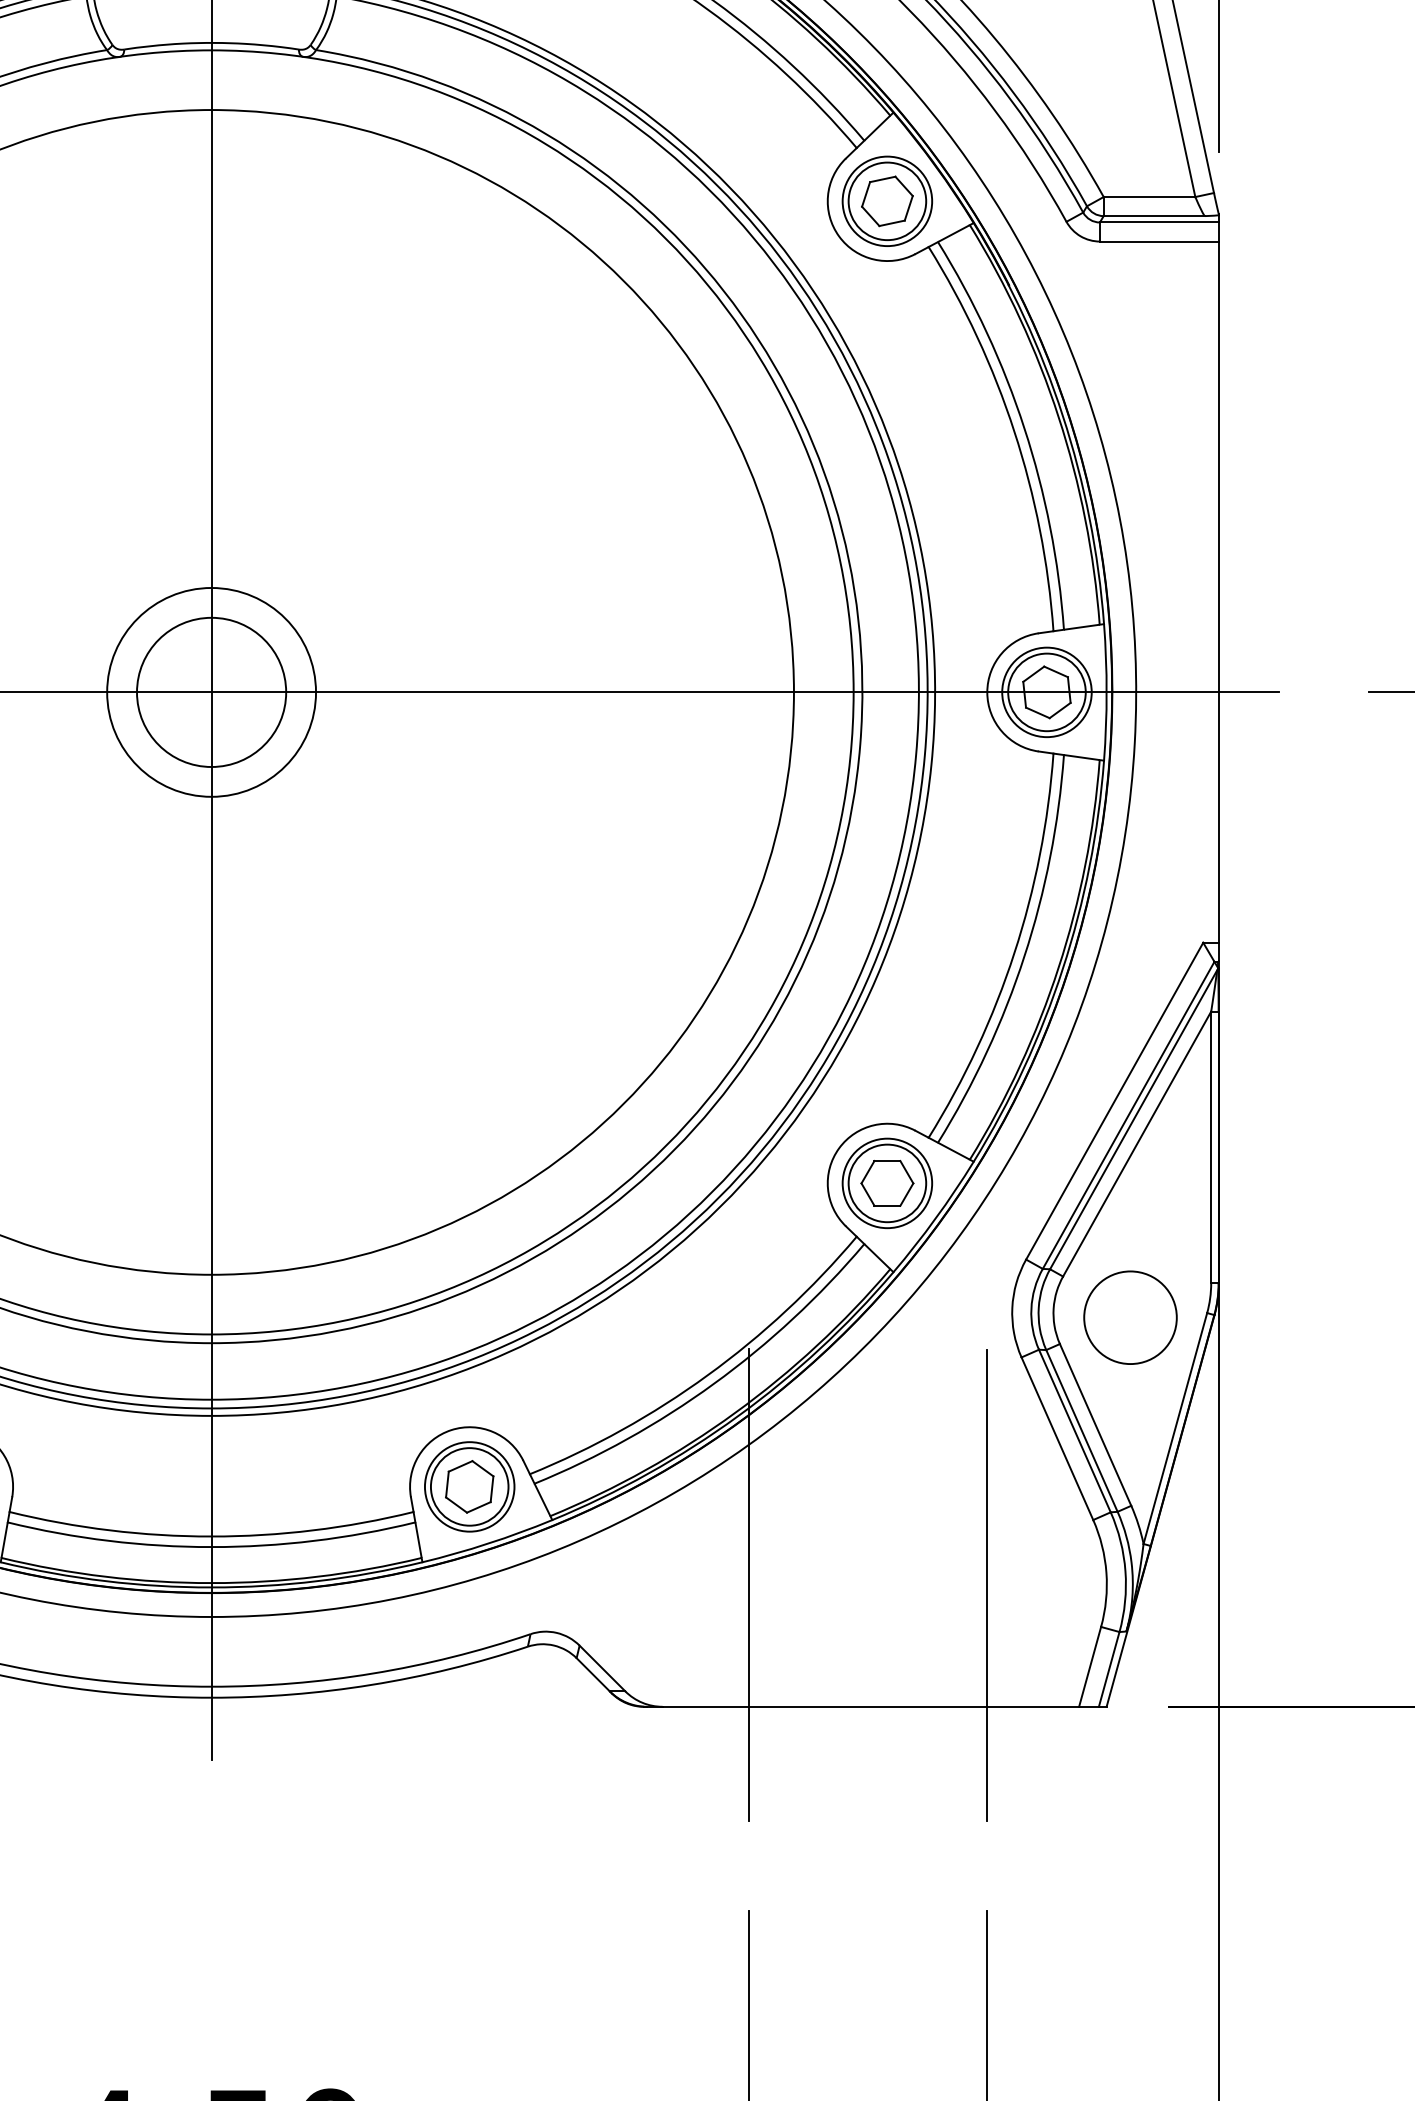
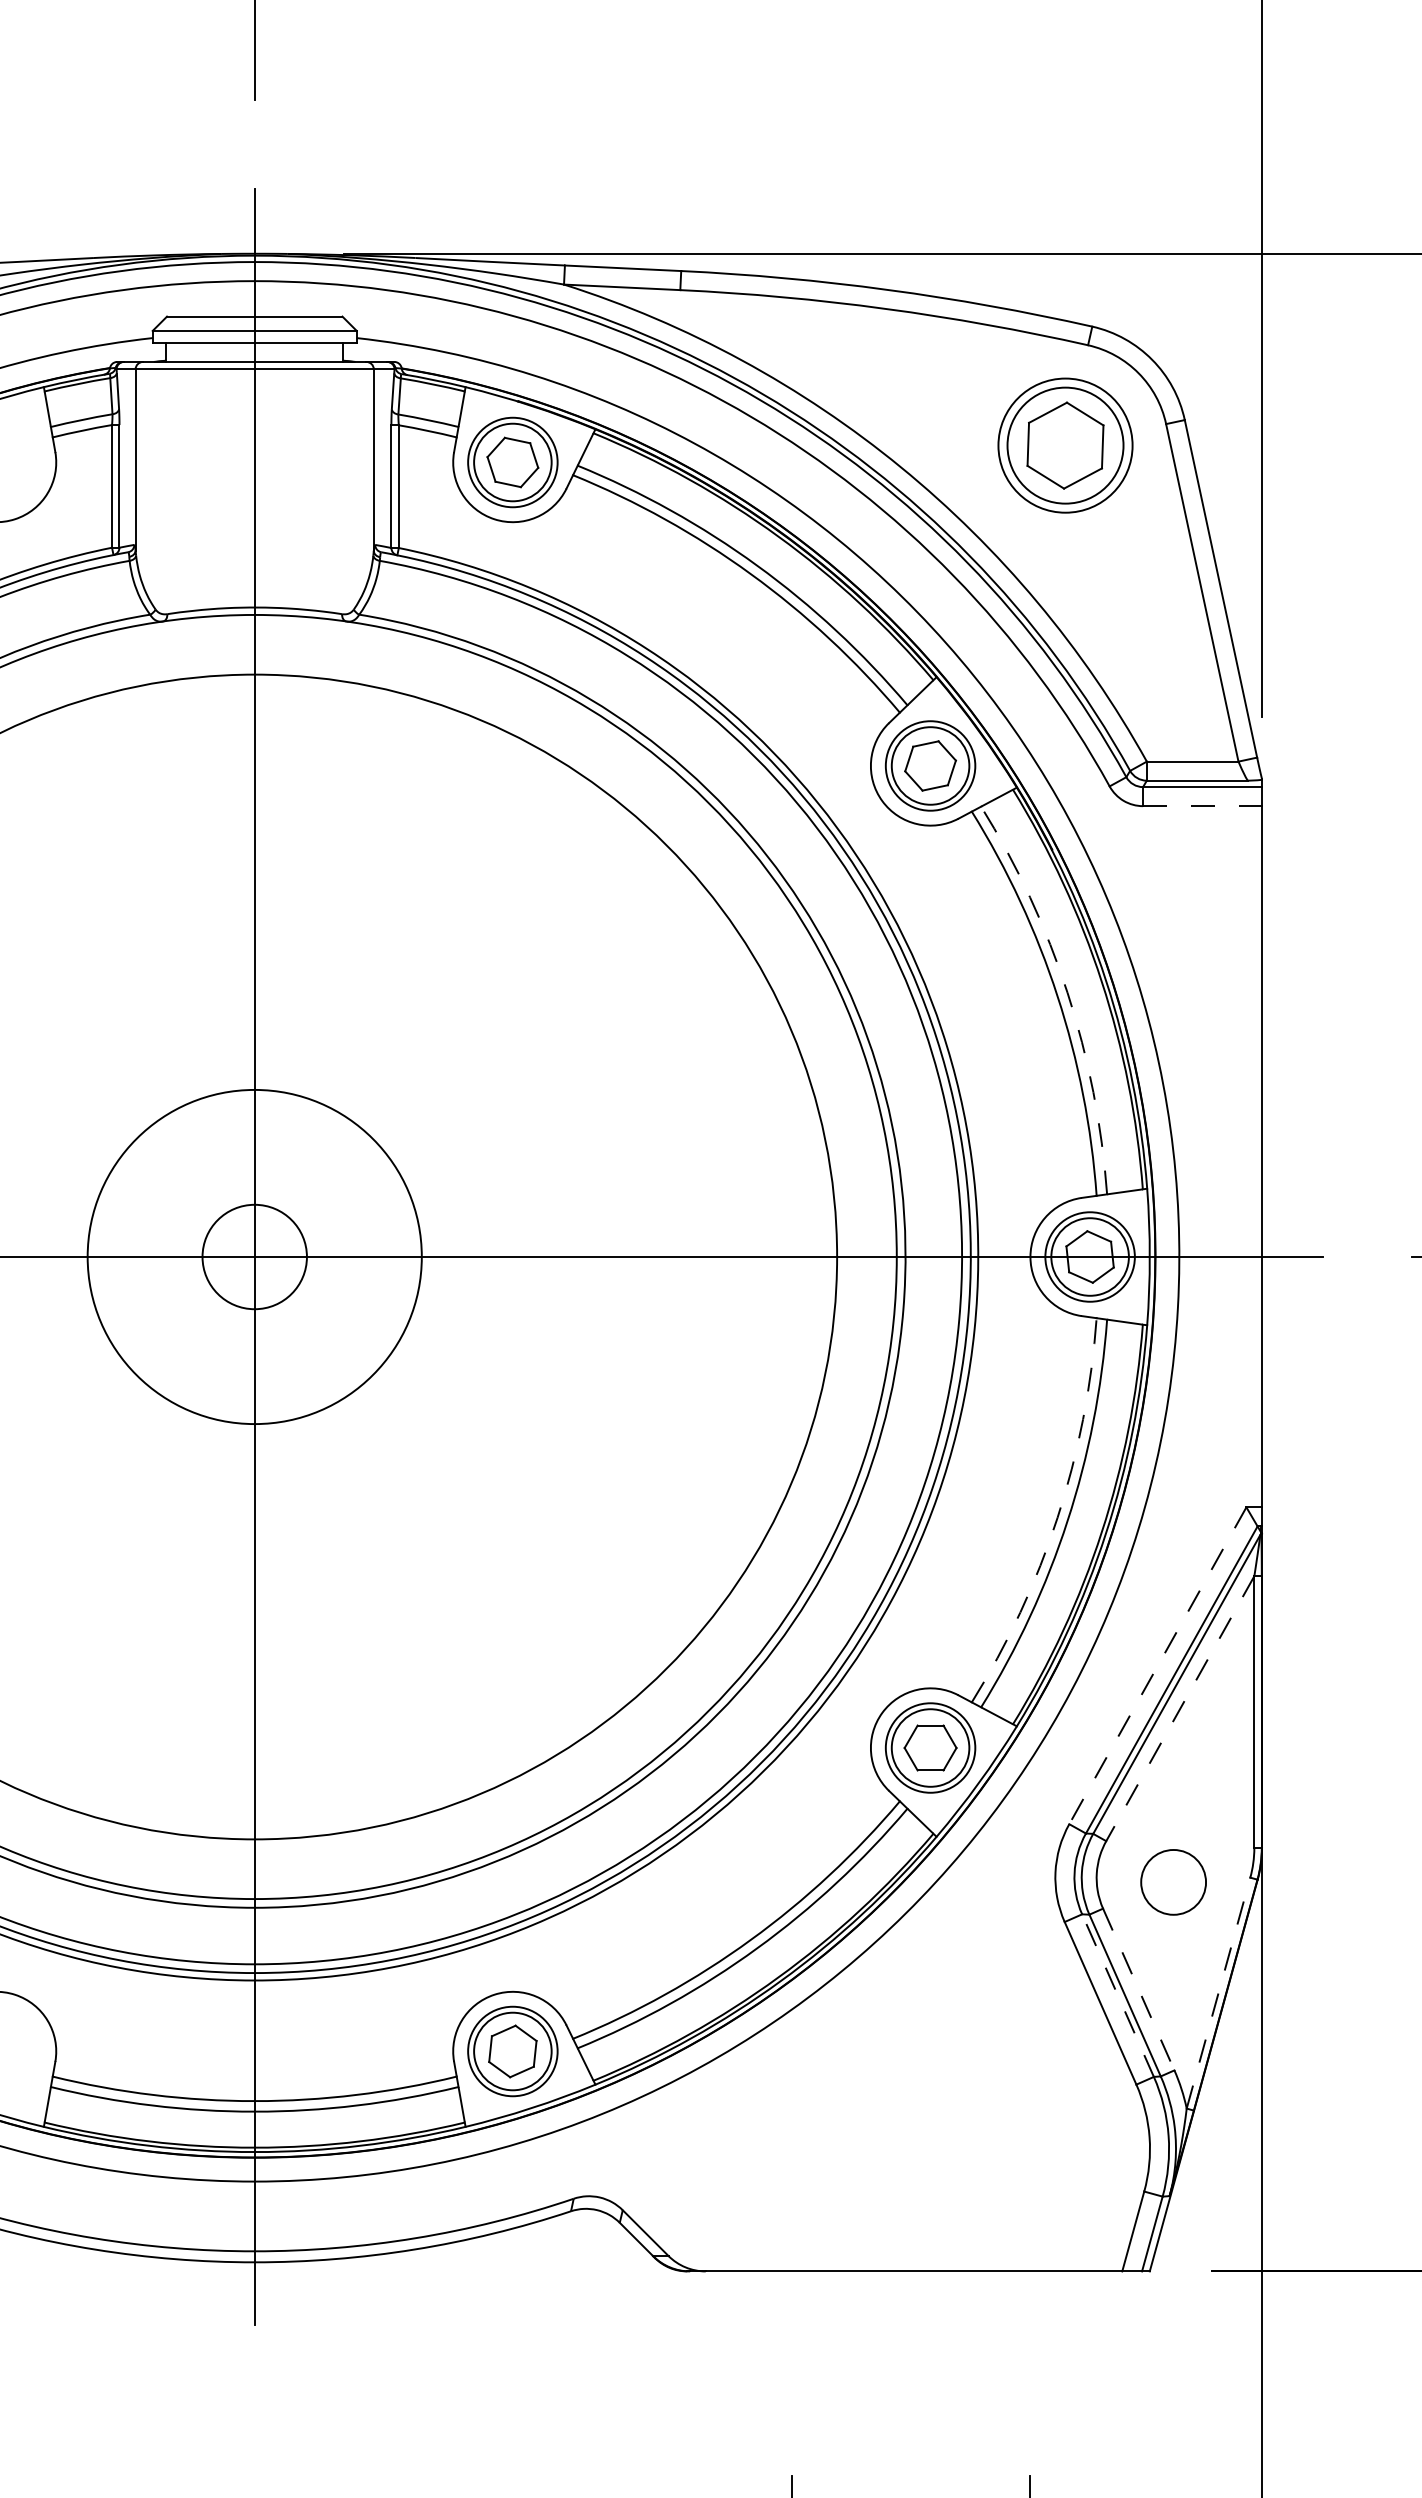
line: (1160, 241) -> (1203, 806), solid -> dashed
arc: (1024, 427) -> (1067, 992), solid -> dashed
circle: (211, 691) -> (254, 1256), size x0.7
circle: (211, 691) -> (254, 1256), size x1.6
arc: (1014, 952) -> (1057, 1517), solid -> dashed
line: (1114, 1100) -> (1157, 1665), solid -> dashed
line: (1137, 1143) -> (1180, 1708), solid -> dashed
circle: (1130, 1317) -> (1173, 1882), size x0.7
line: (1095, 1424) -> (1138, 1989), solid -> dashed
line: (1175, 1428) -> (1218, 1993), solid -> dashed
line: (1075, 1430) -> (1118, 1995), solid -> dashed
line: (748, 1584) -> (791, 2149), removed
line: (987, 1585) -> (1030, 2150), removed

